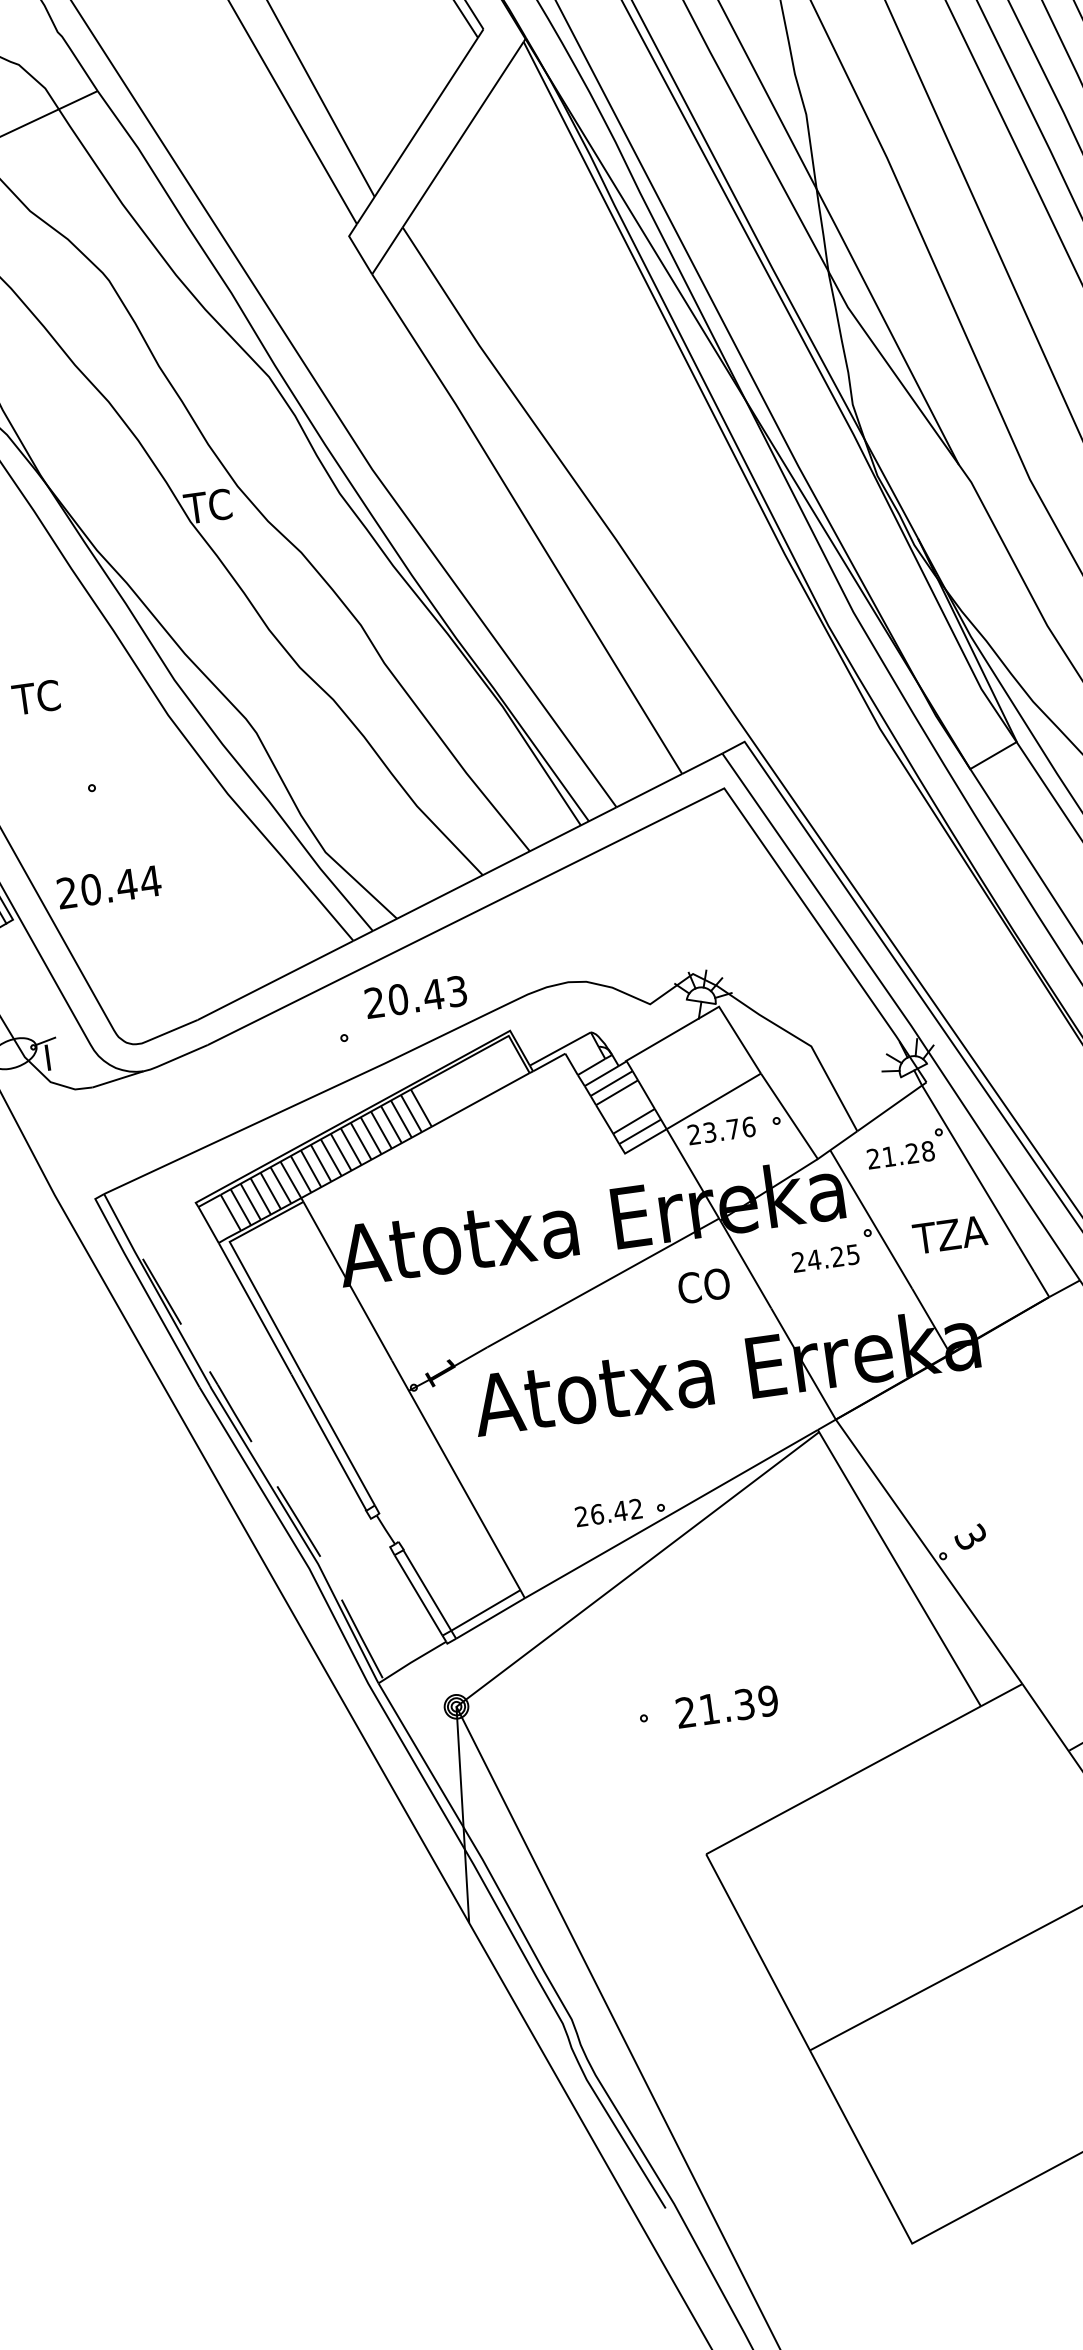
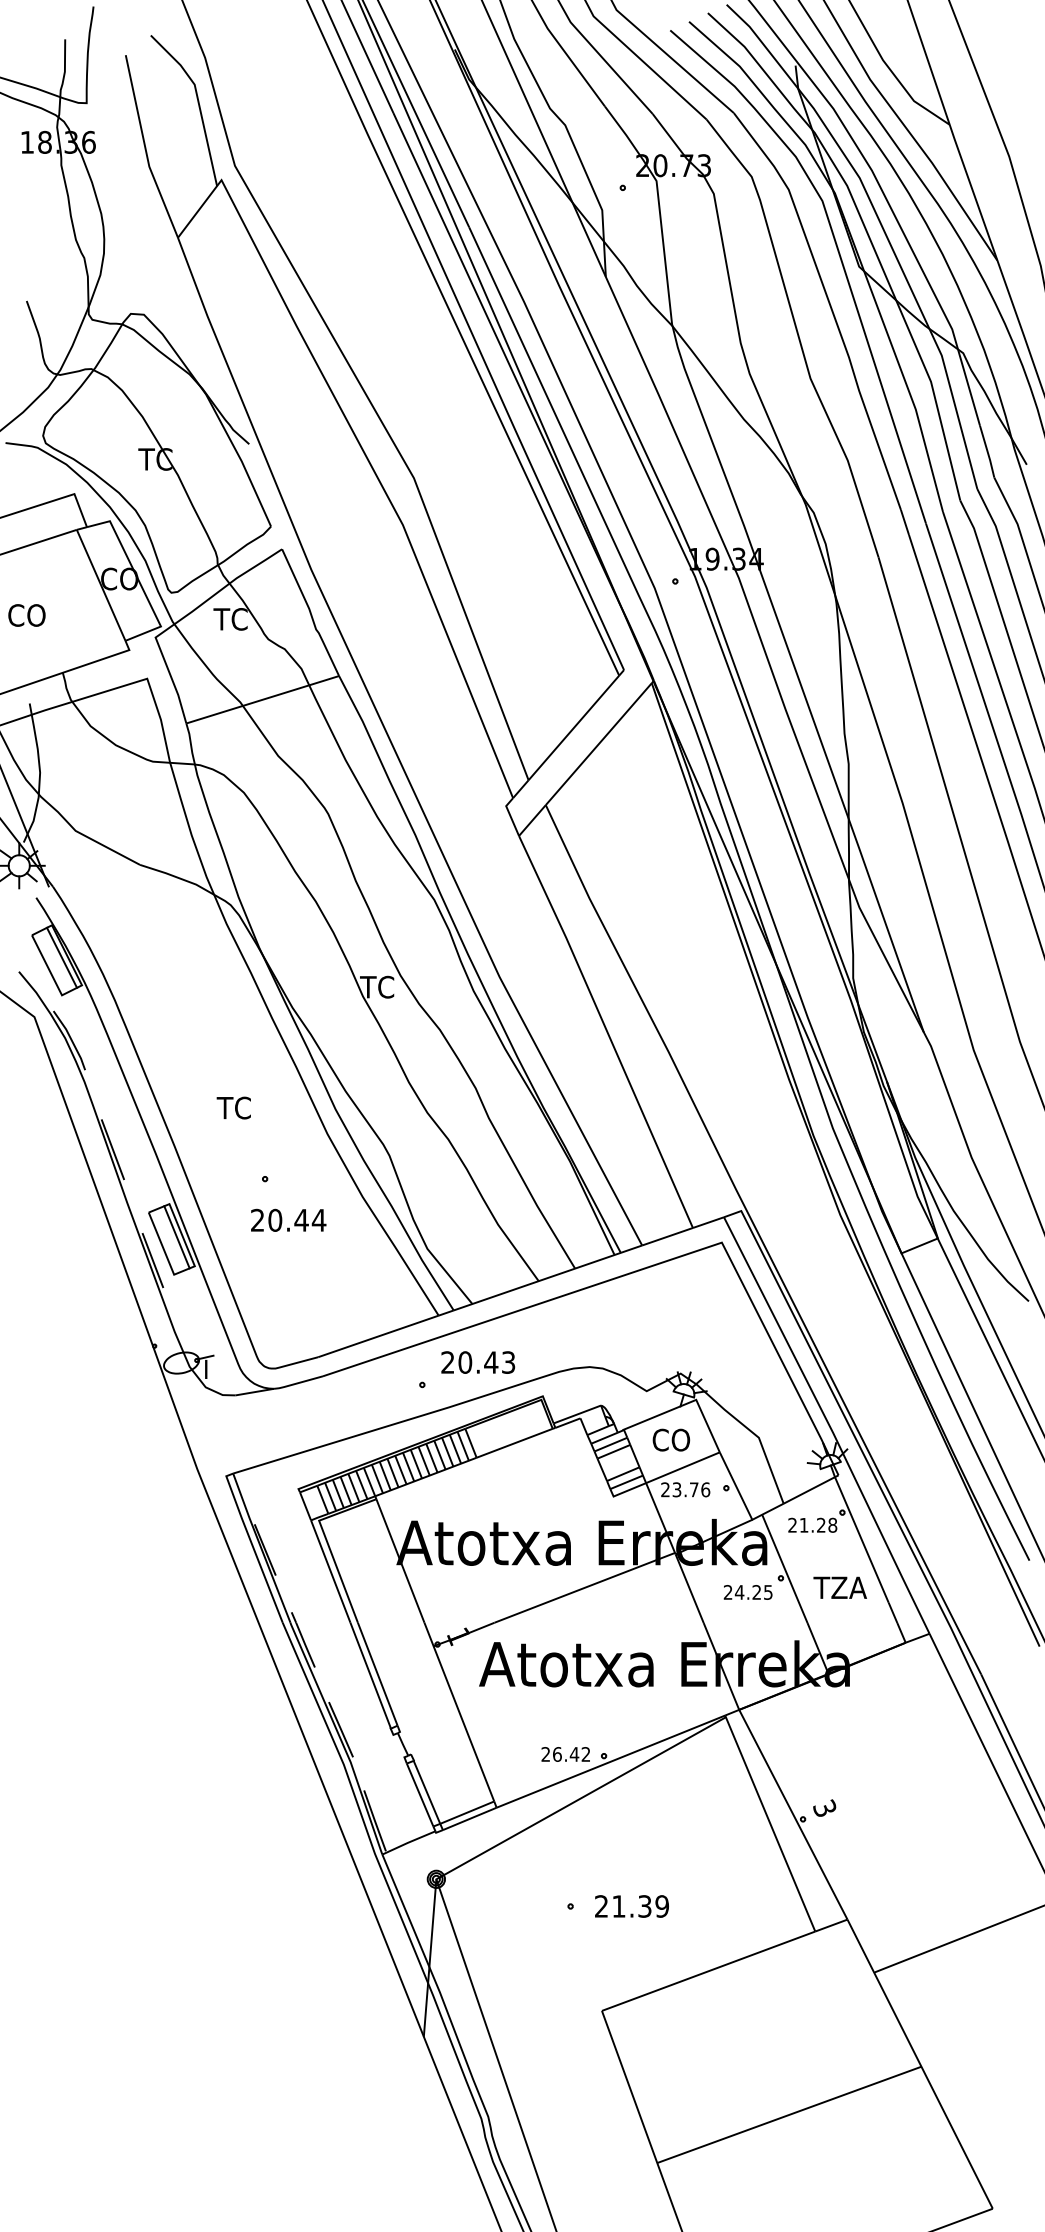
text: (108, 886) -> (288, 1219), moved
text: (704, 1285) -> (671, 1439), moved

